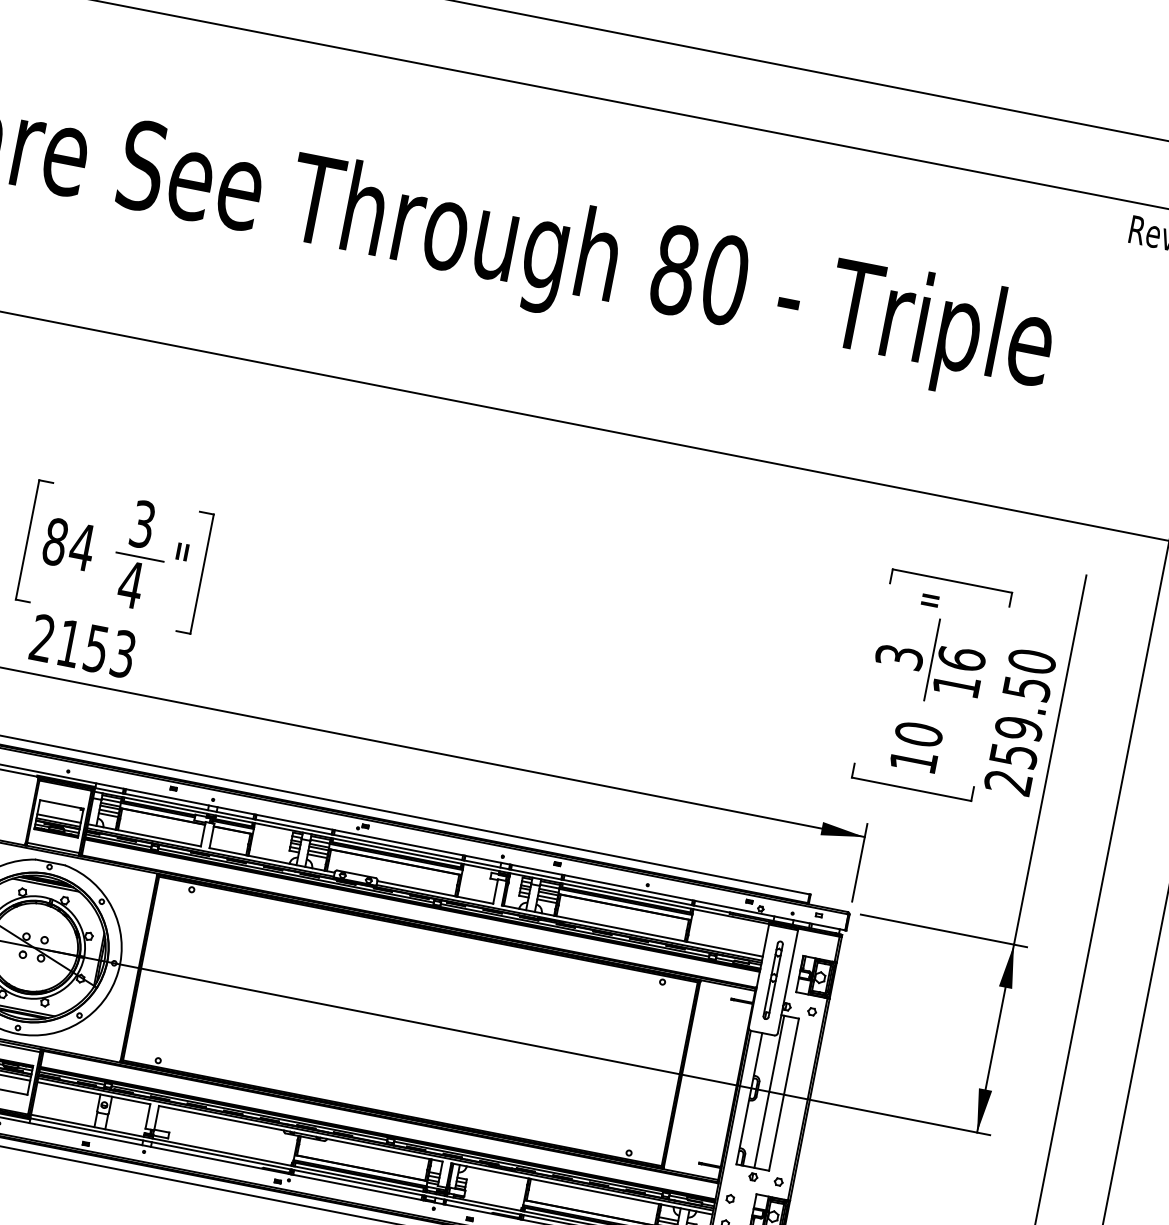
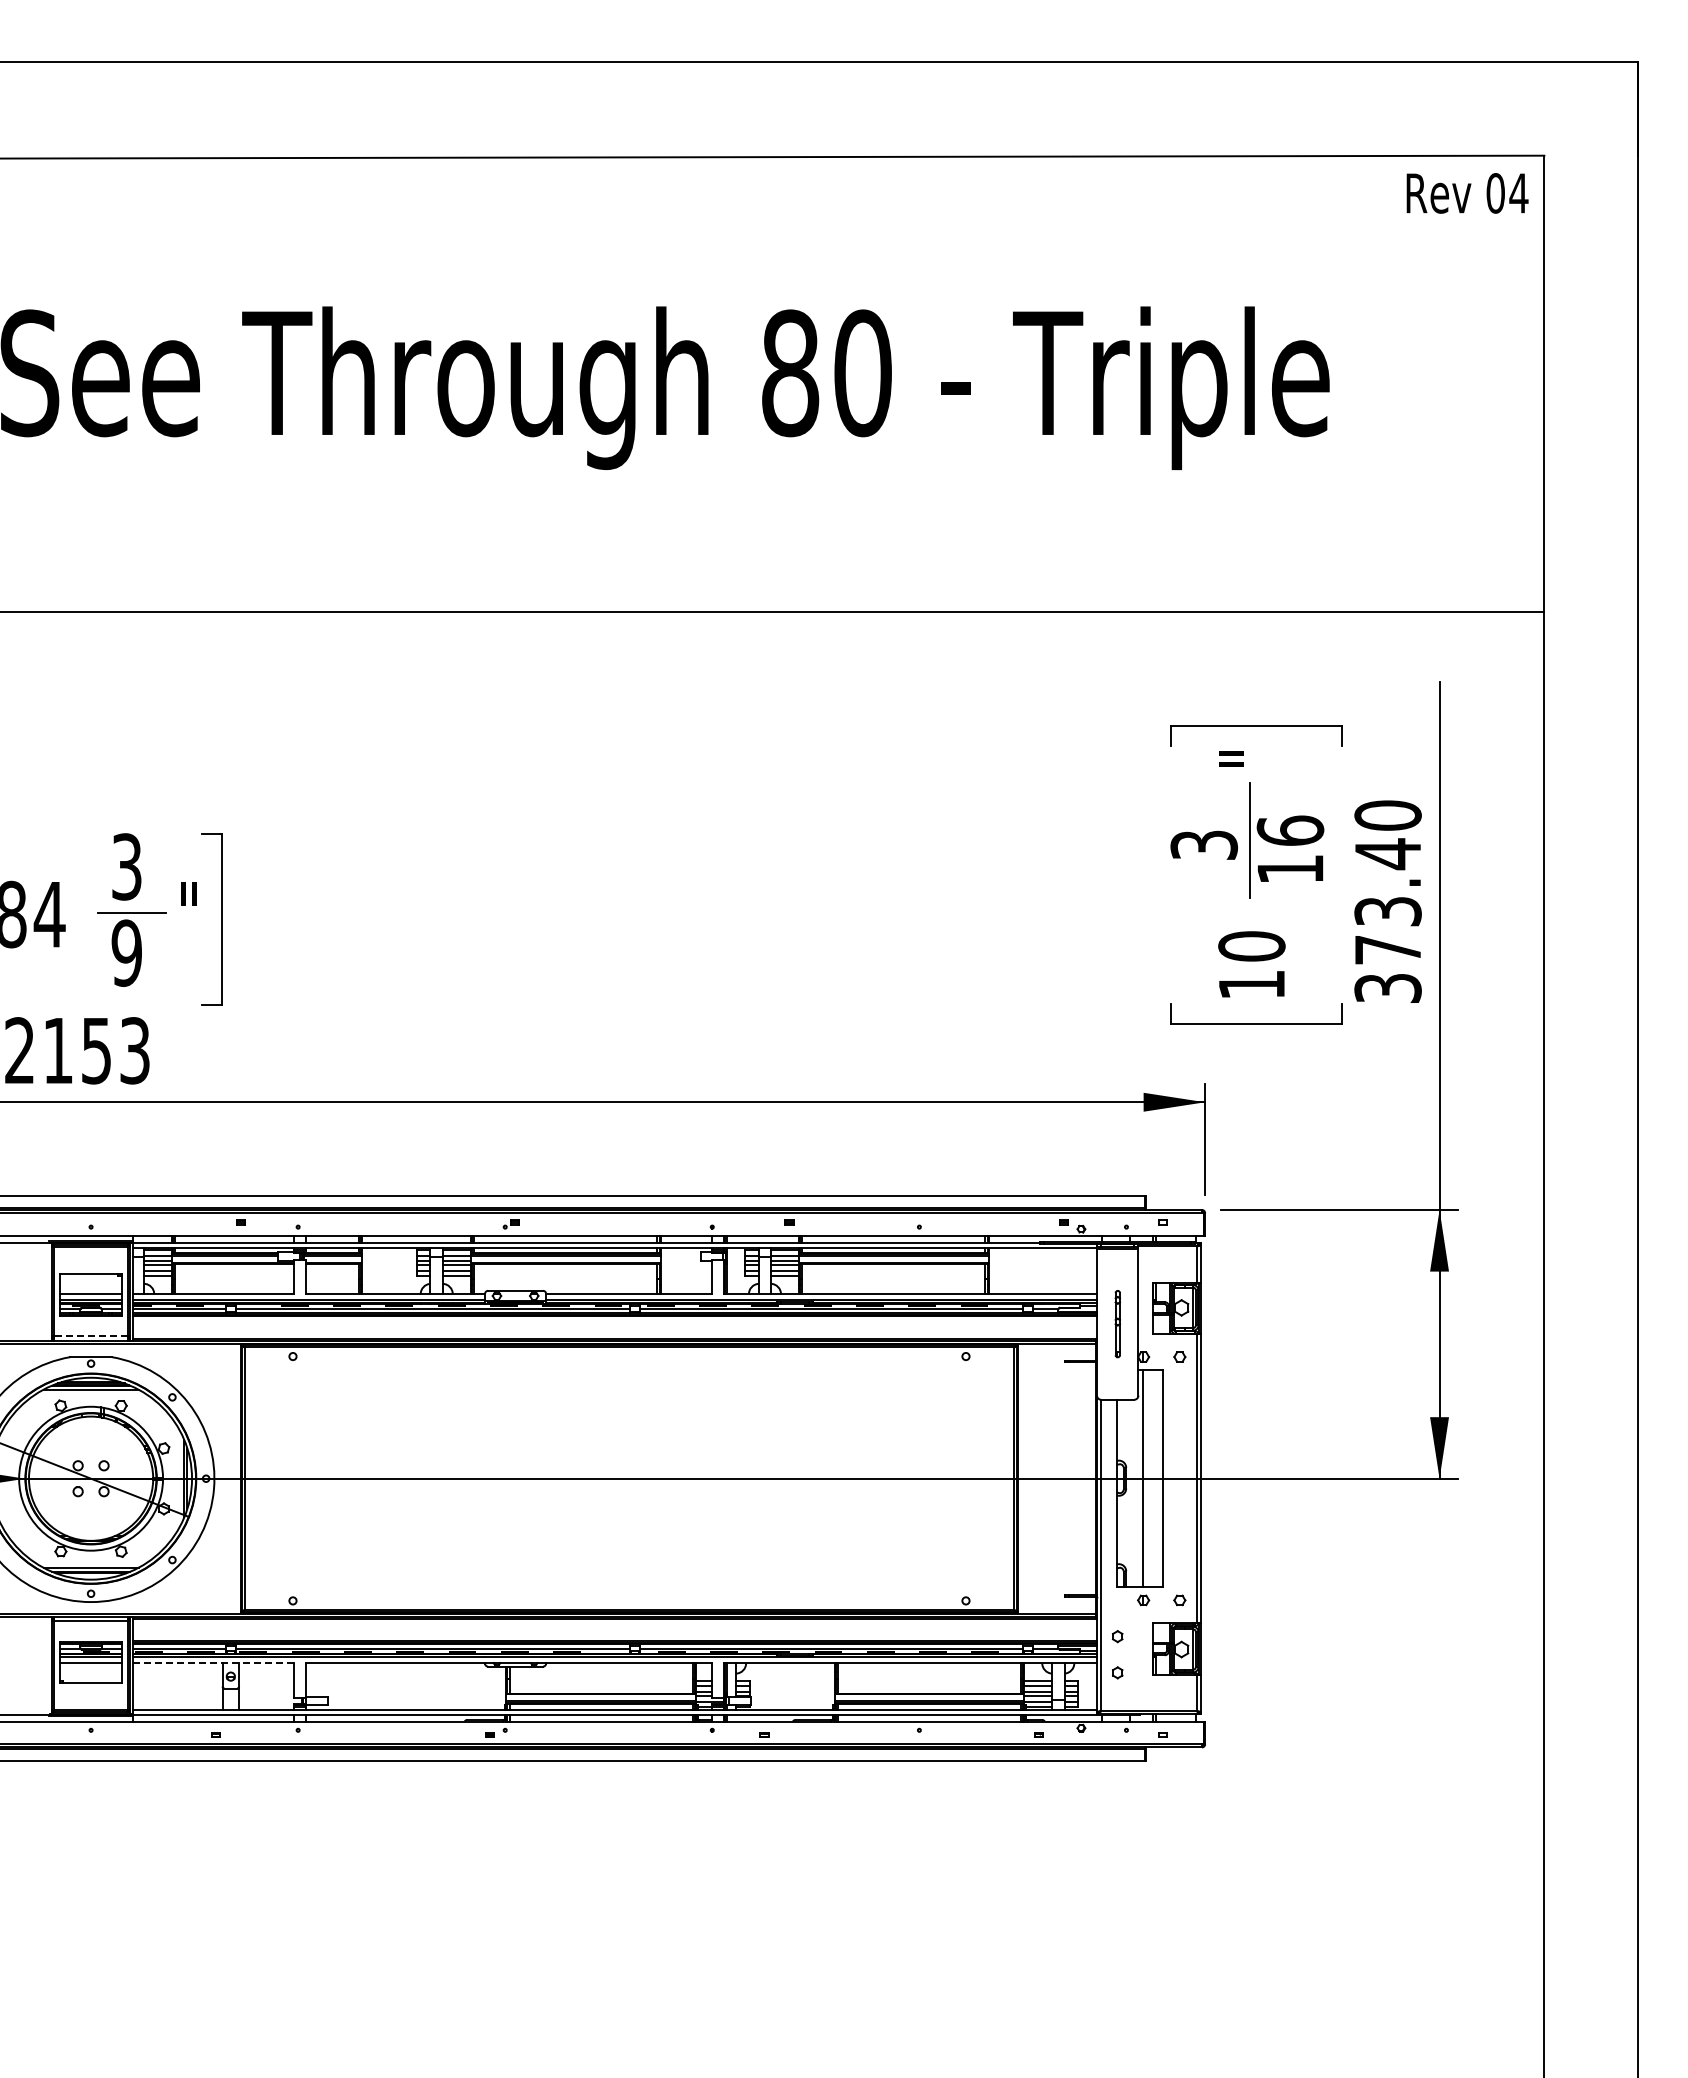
text: (130, 584) -> (126, 952), 4 -> 9
text: (1017, 734) -> (1387, 920), 259.50 -> 373.40
line: (52, 847) -> (90, 1336), solid -> dashed
part: (773, 979) -> (1117, 1323), size x0.6
line: (94, 1093) -> (213, 1663), solid -> dashed

